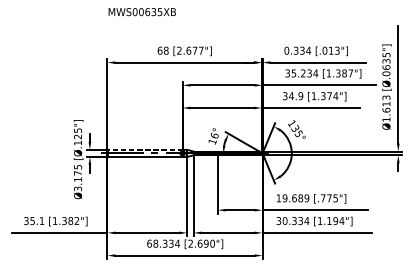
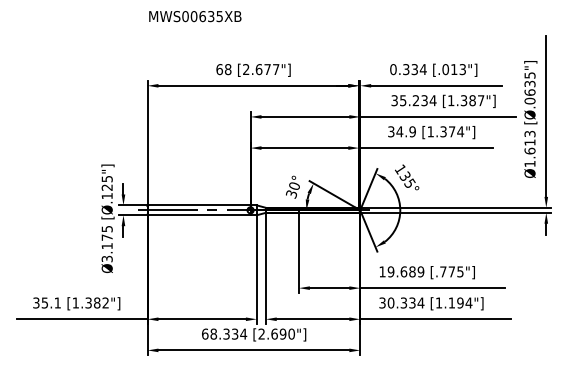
text: (213, 138) -> (292, 190), 16° -> 30°
line: (145, 149) -> (199, 205), dashed -> solid

